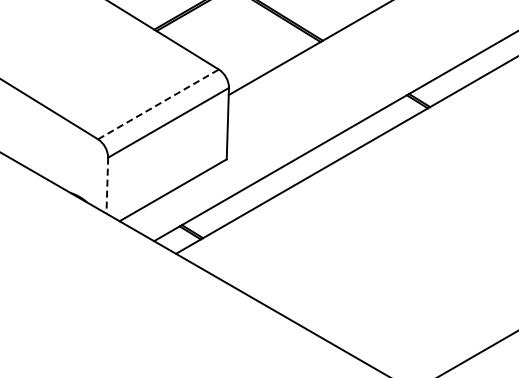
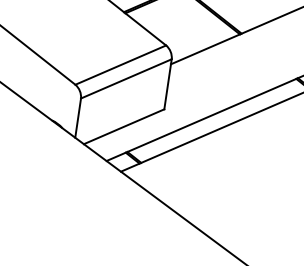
line: (158, 104) -> (120, 65), dashed -> solid
line: (107, 185) -> (78, 118), dashed -> solid

